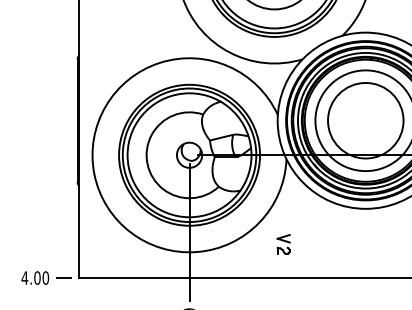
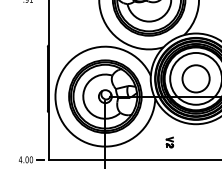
circle: (364, 120) -> (195, 78), size x0.7
part: (283, 244) -> (169, 142), moved

